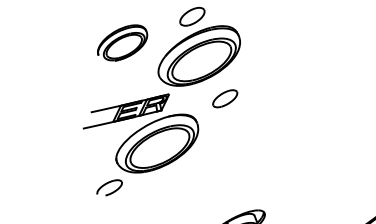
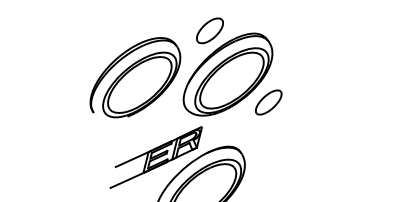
part: (122, 42) -> (134, 78), size x1.67
part: (225, 98) -> (268, 102), moved

